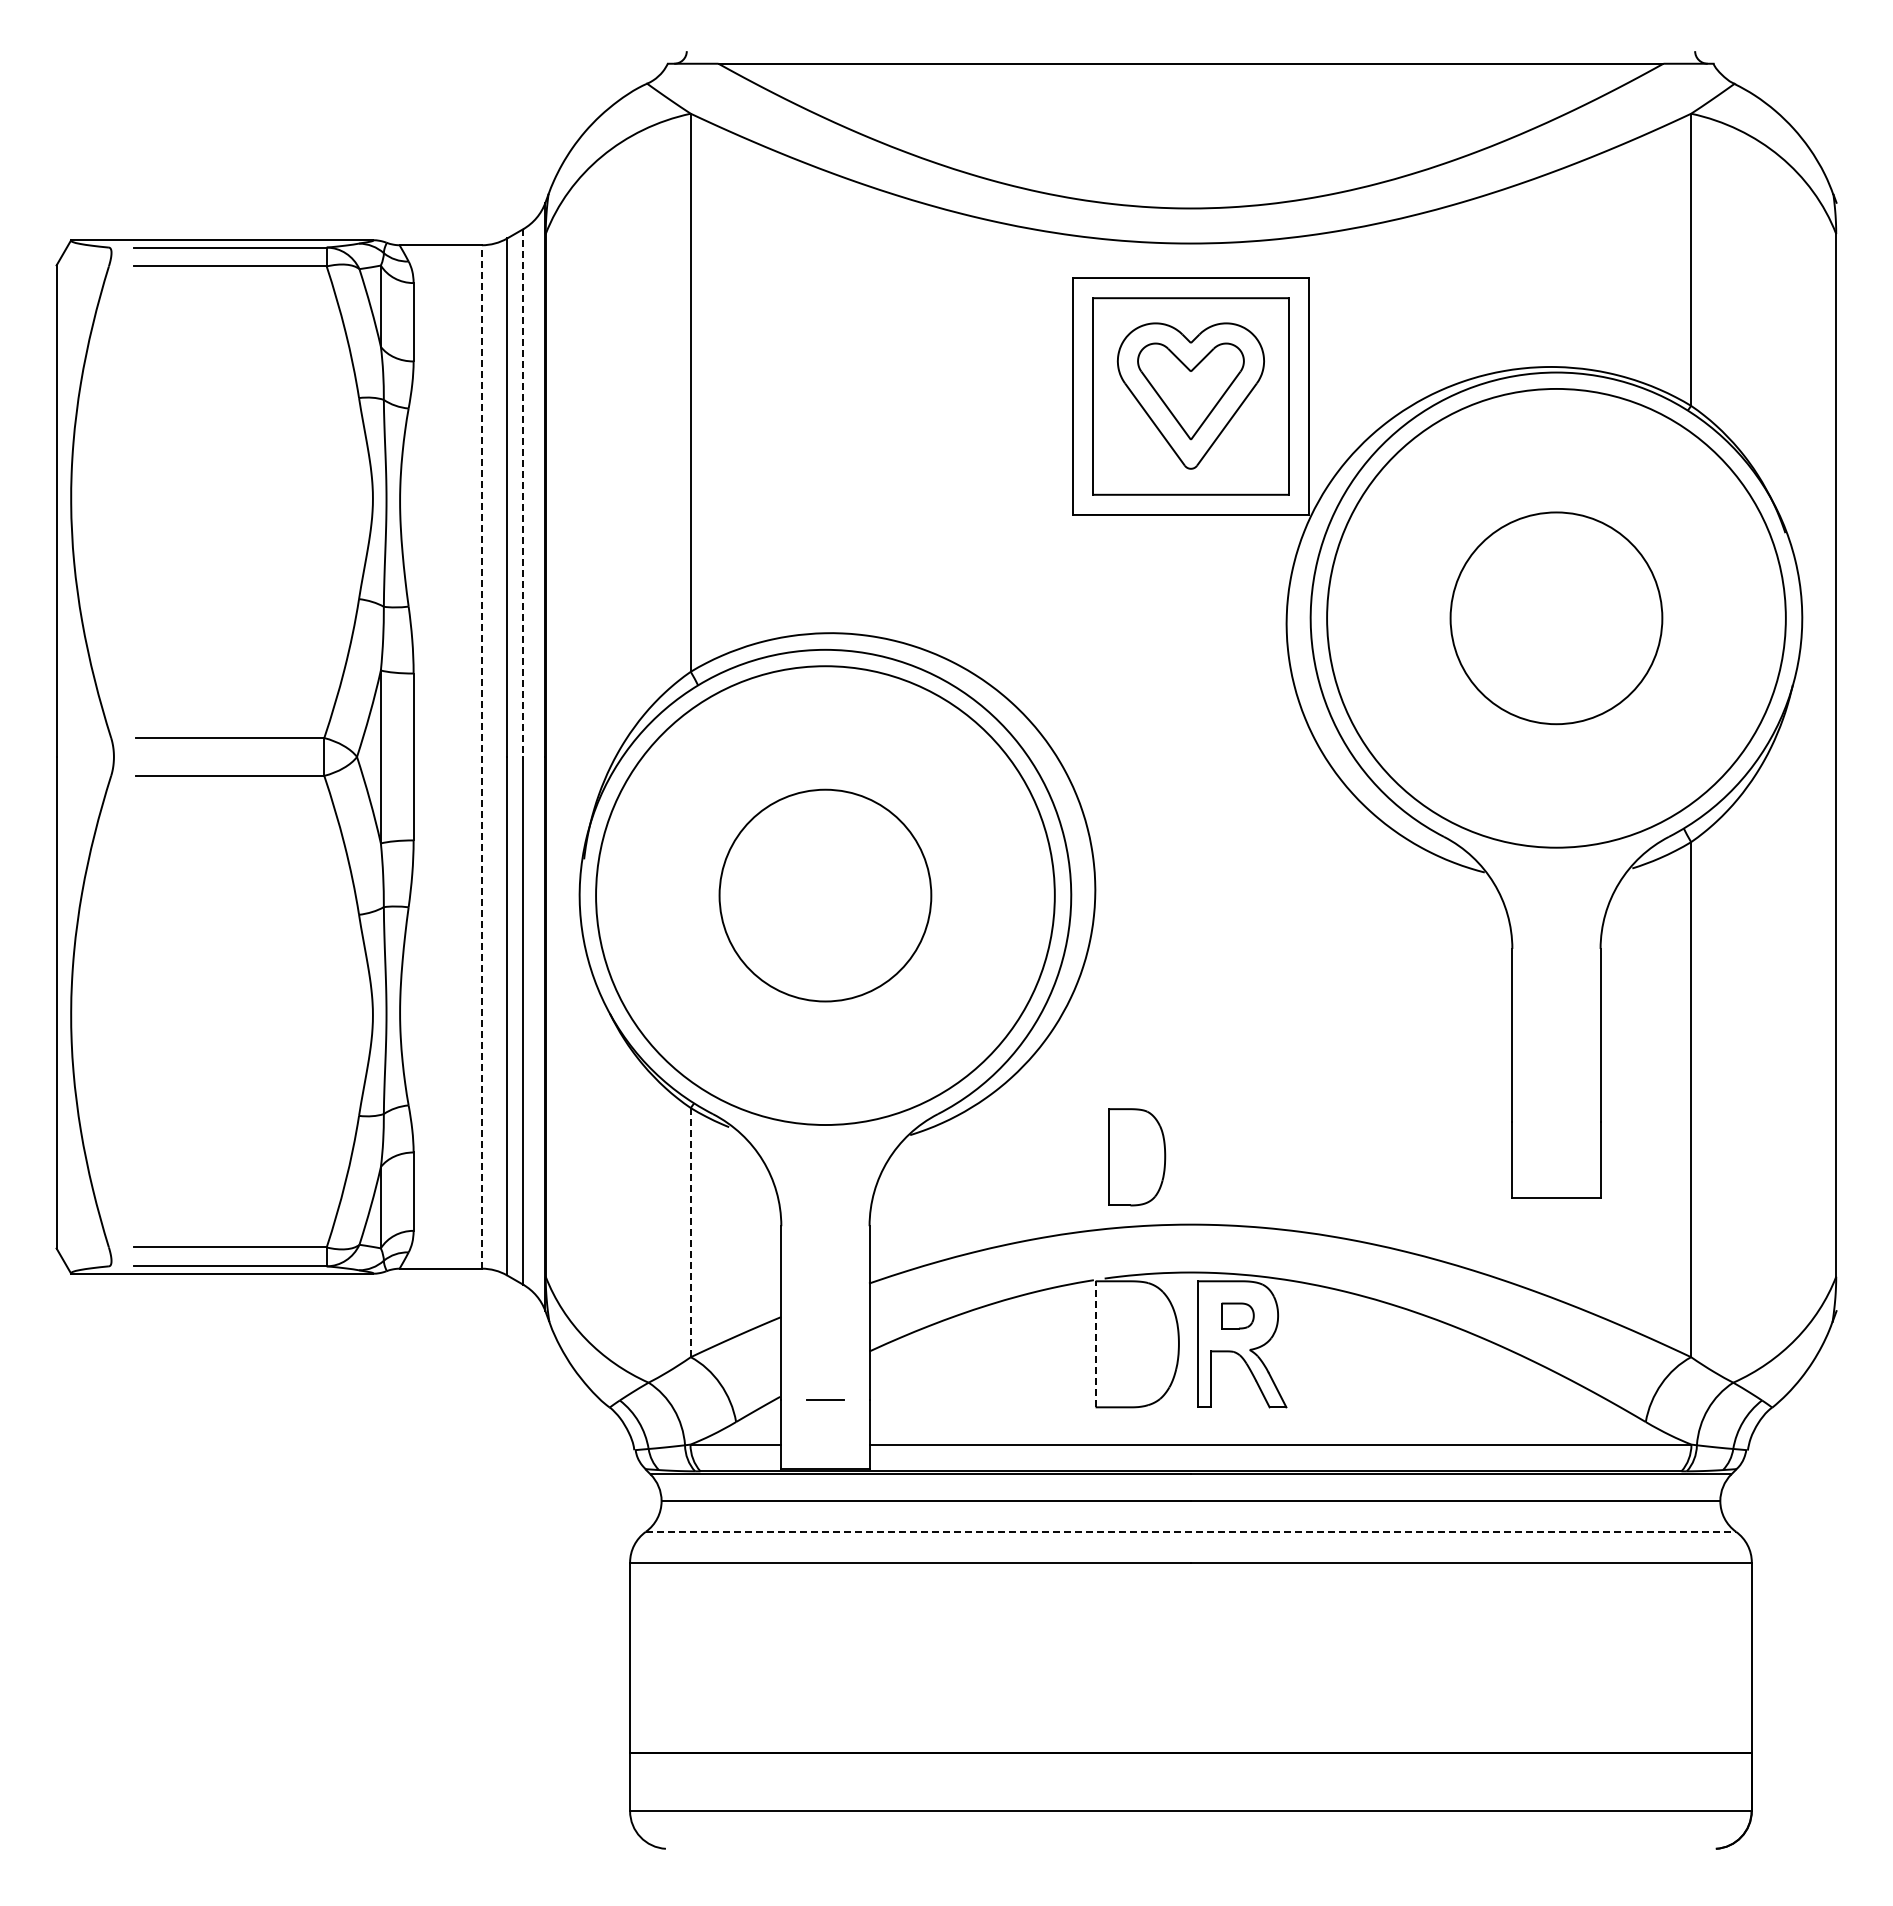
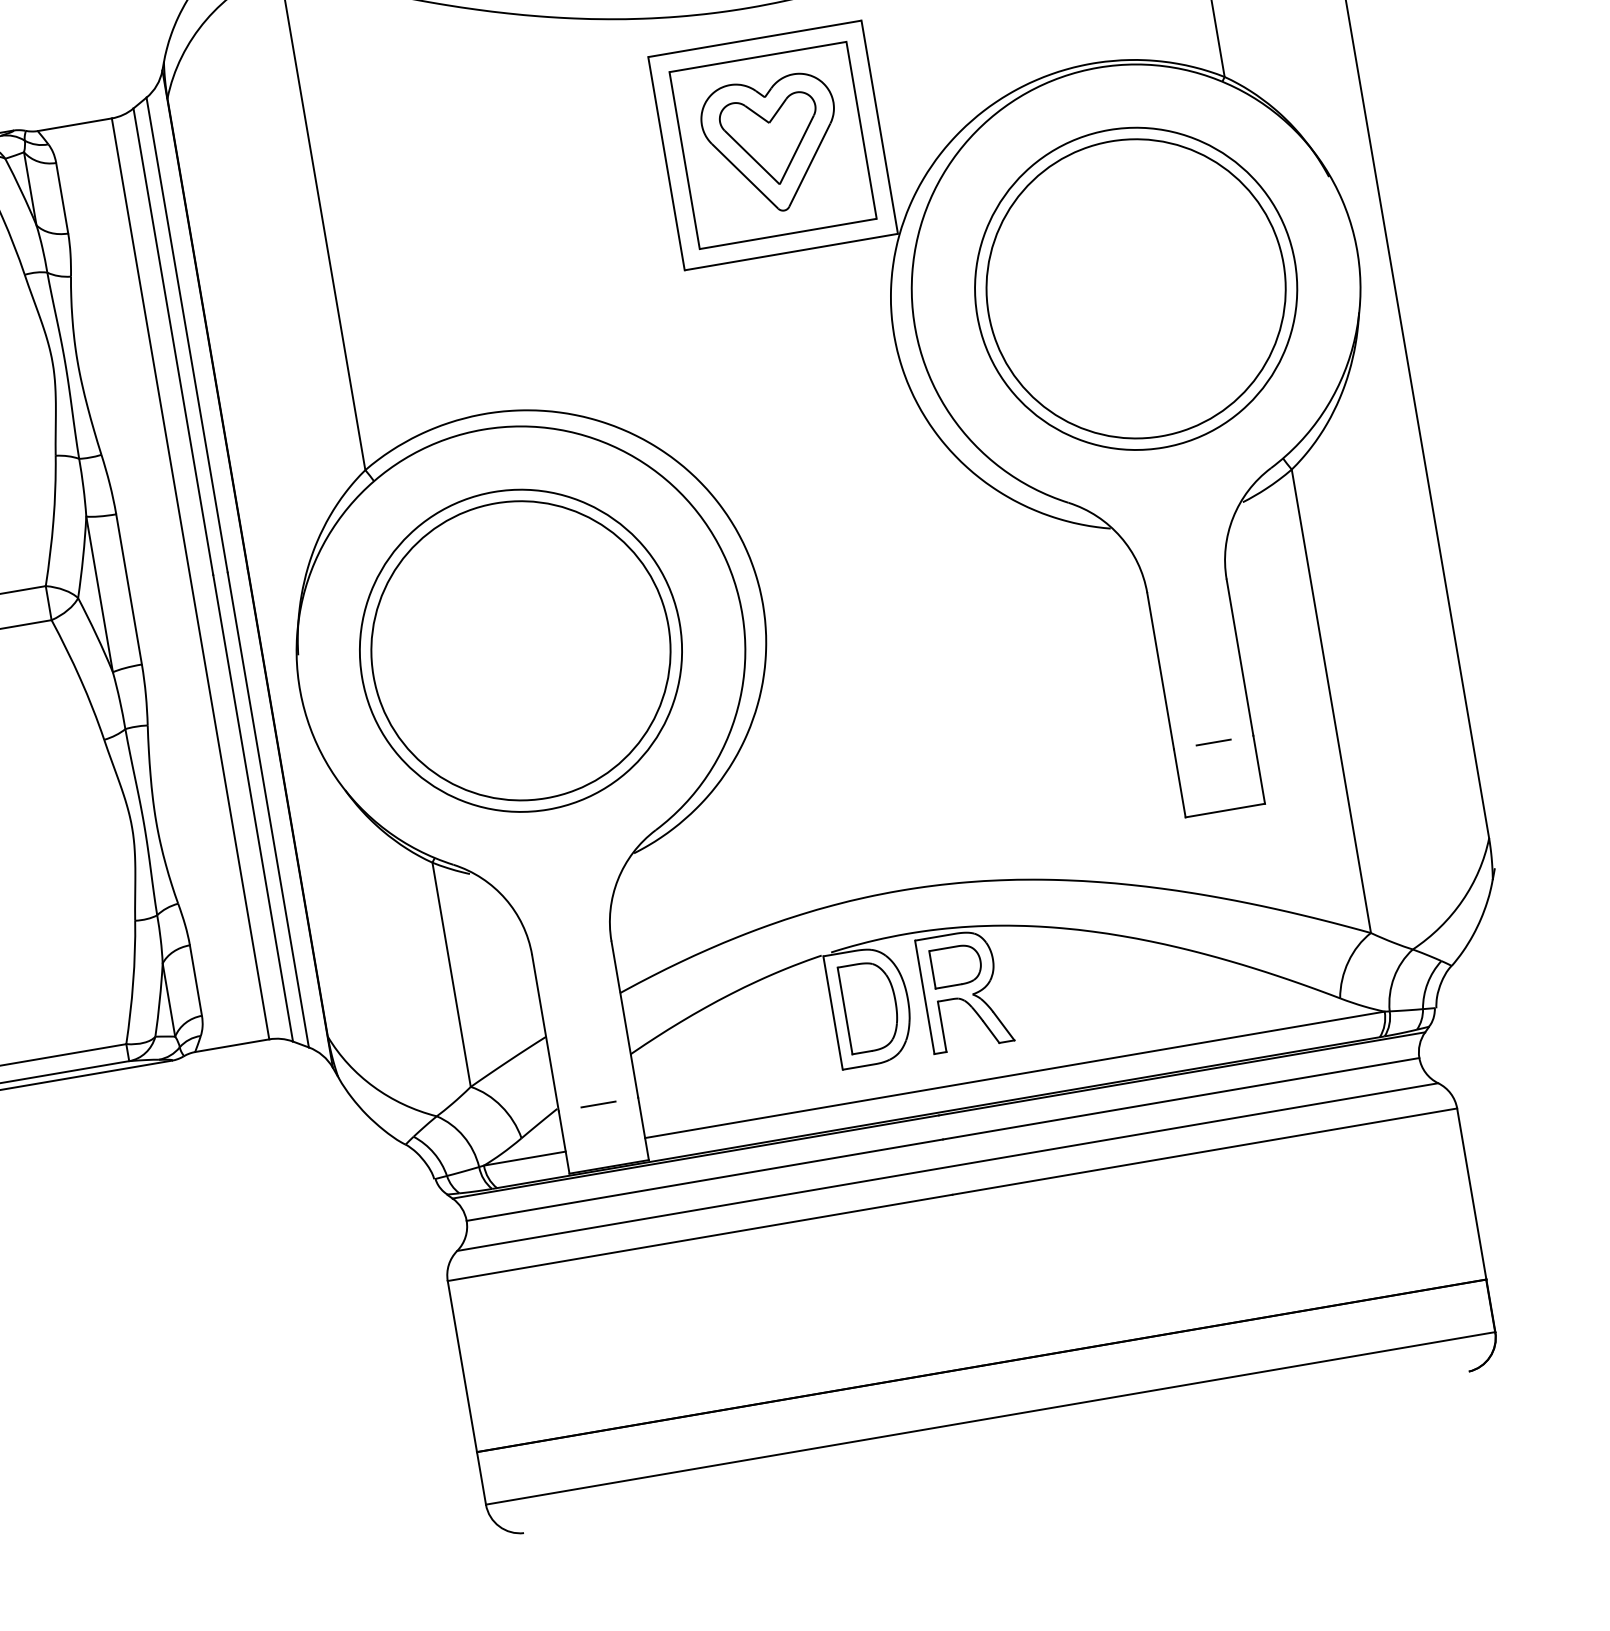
line: (523, 493) -> (187, 335), dashed -> solid
circle: (1556, 617) -> (1136, 288), size x1.67
circle: (1556, 618) -> (1136, 289), size x0.71
line: (481, 756) -> (190, 578), dashed -> solid
circle: (825, 895) -> (521, 650), size x0.71
circle: (825, 895) -> (521, 650), size x1.67
line: (1556, 1121) -> (1213, 741), added
part: (1137, 1157) -> (870, 1006), moved
line: (690, 1232) -> (451, 974), dashed -> solid
part: (1237, 1315) -> (956, 965), size x1.67
line: (1095, 1343) -> (832, 1012), dashed -> solid
line: (1191, 1531) -> (948, 1166), dashed -> solid

